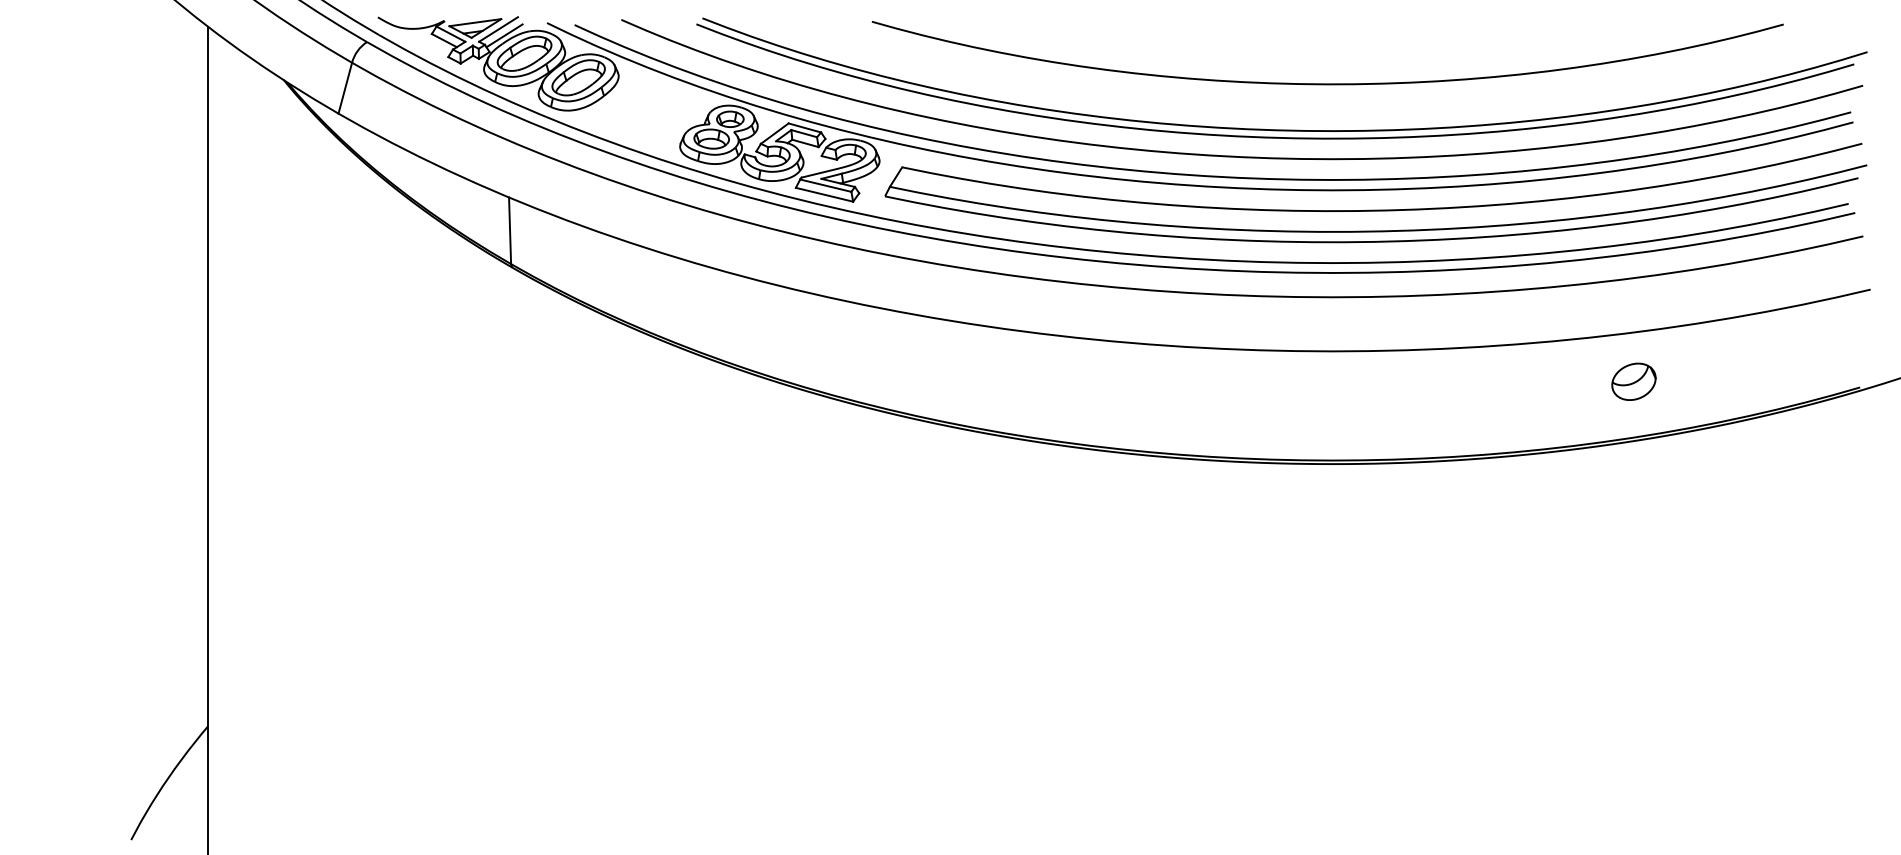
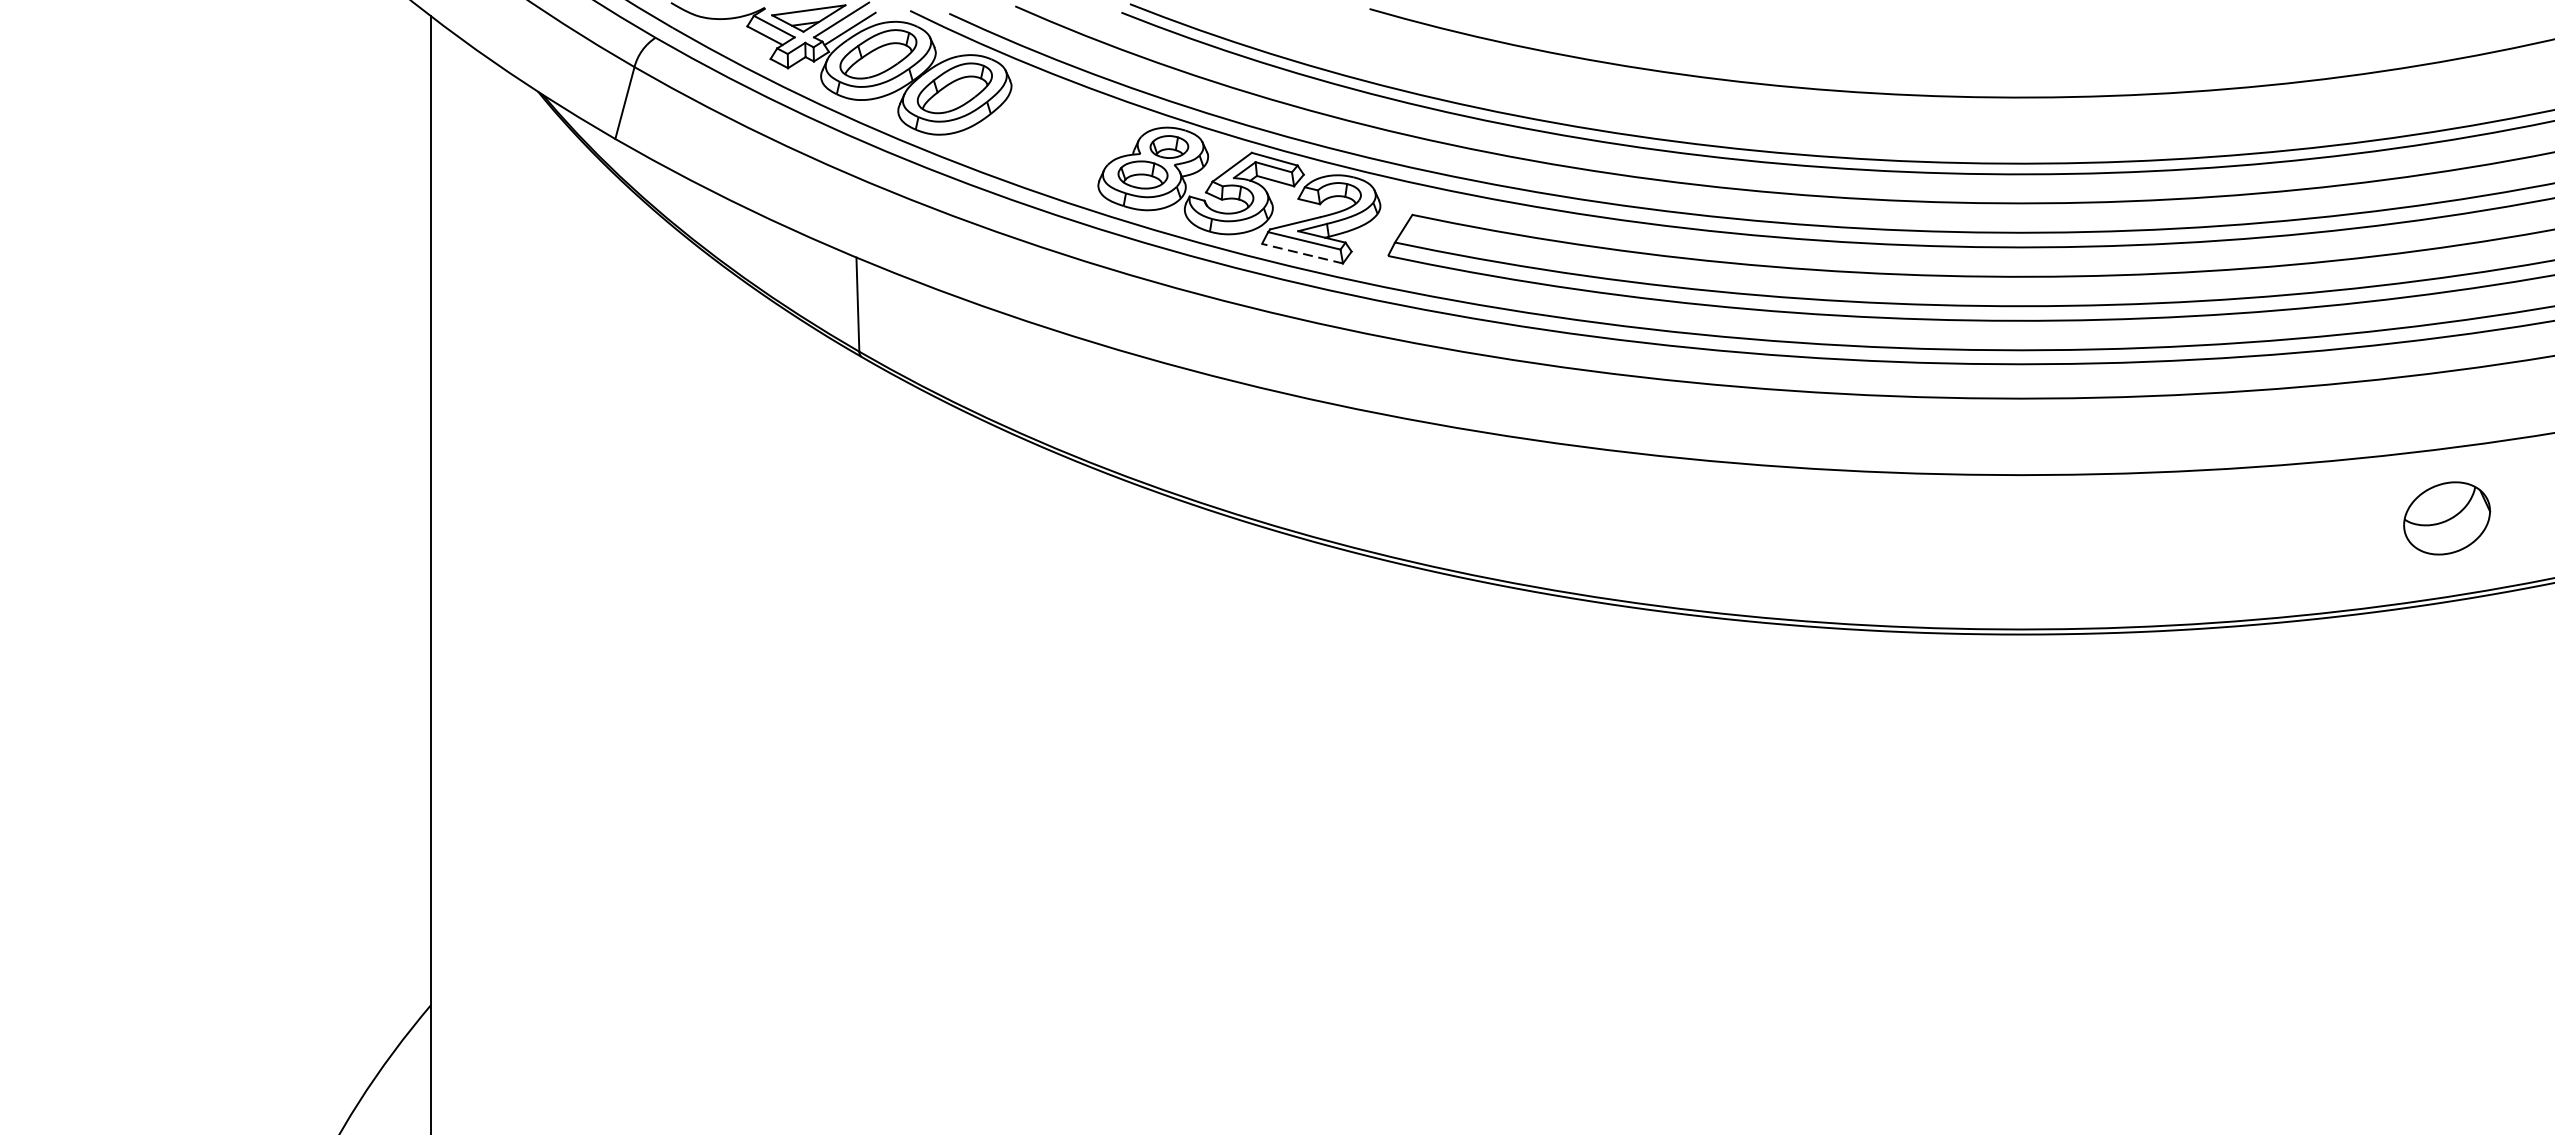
line: (824, 194) -> (1302, 253), solid -> dashed
part: (1633, 381) -> (2446, 517), size x1.4

